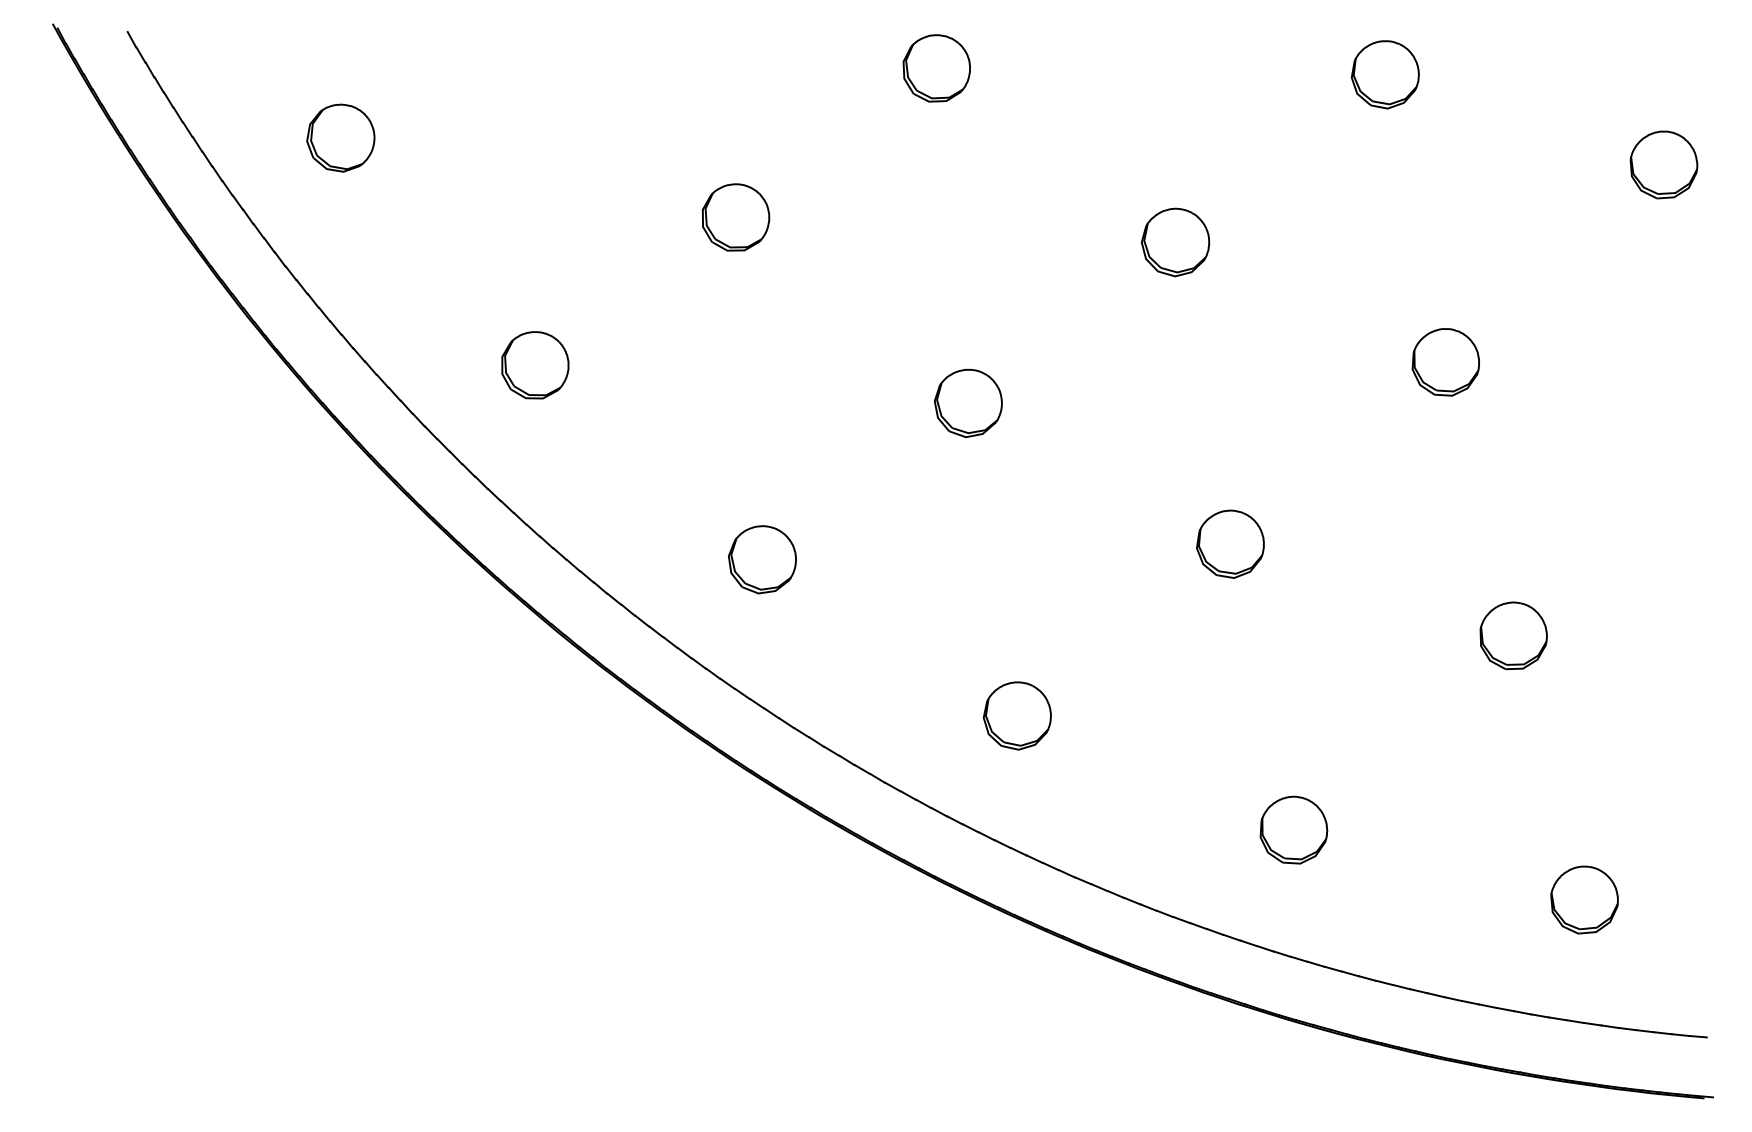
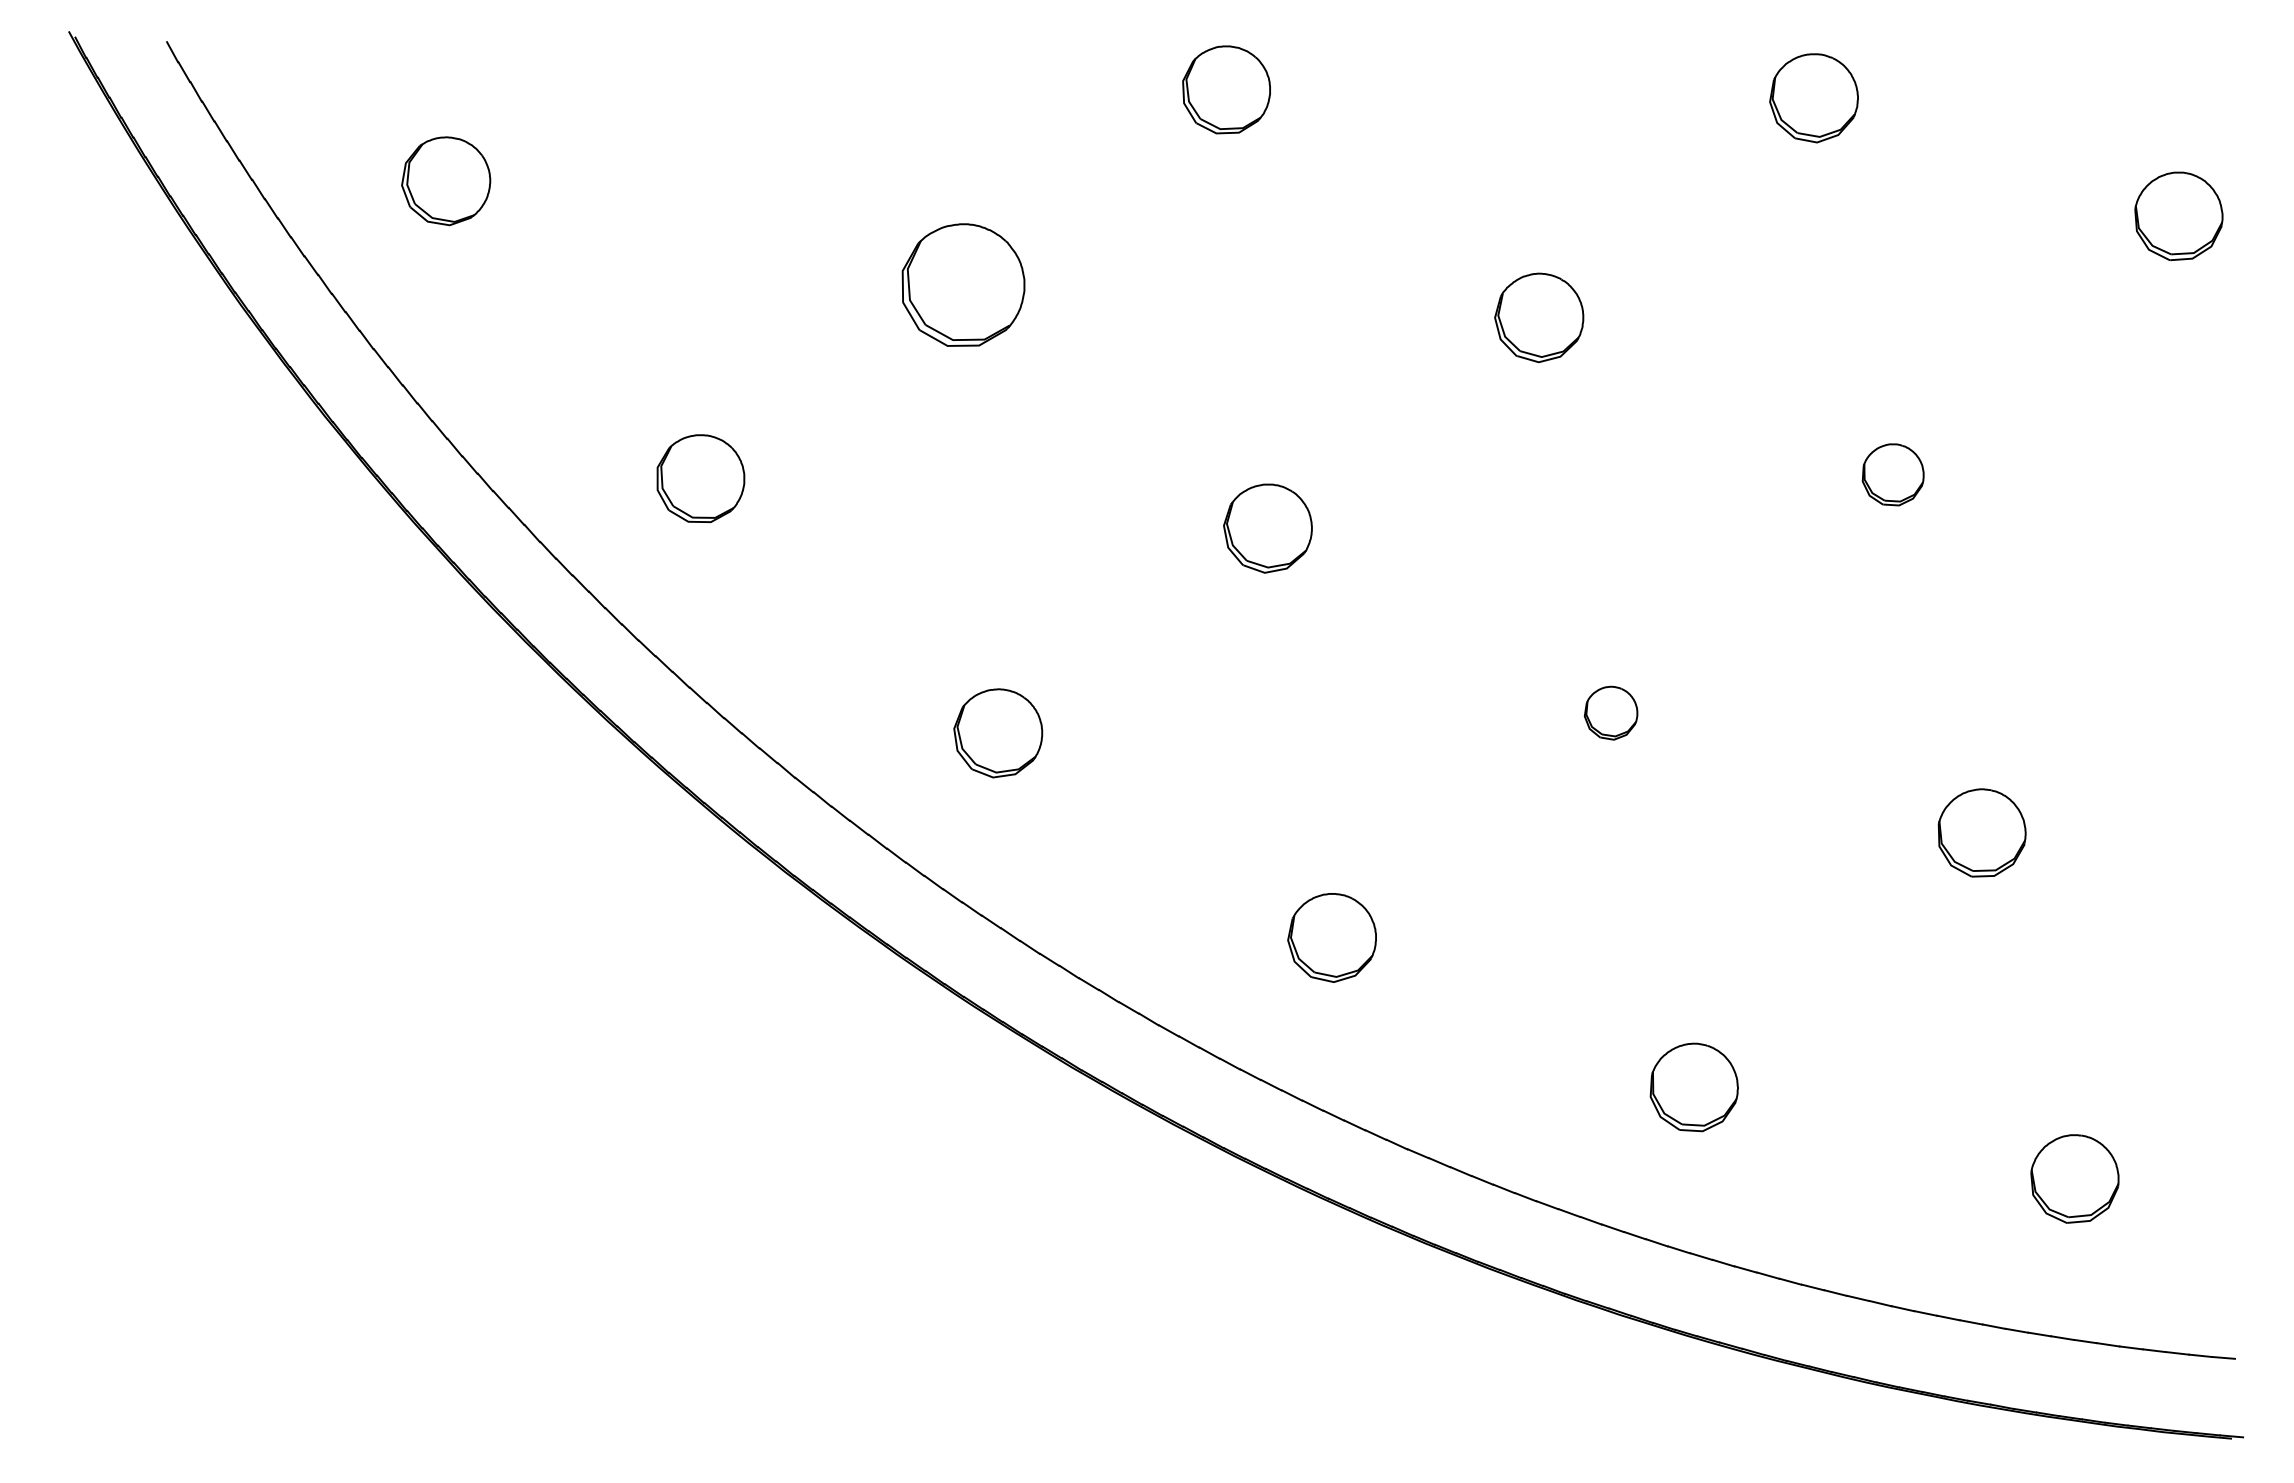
part: (735, 217) -> (963, 284), size x1.4
part: (1445, 362) -> (1892, 474), size x0.7
part: (1229, 544) -> (1610, 713), size x0.6

